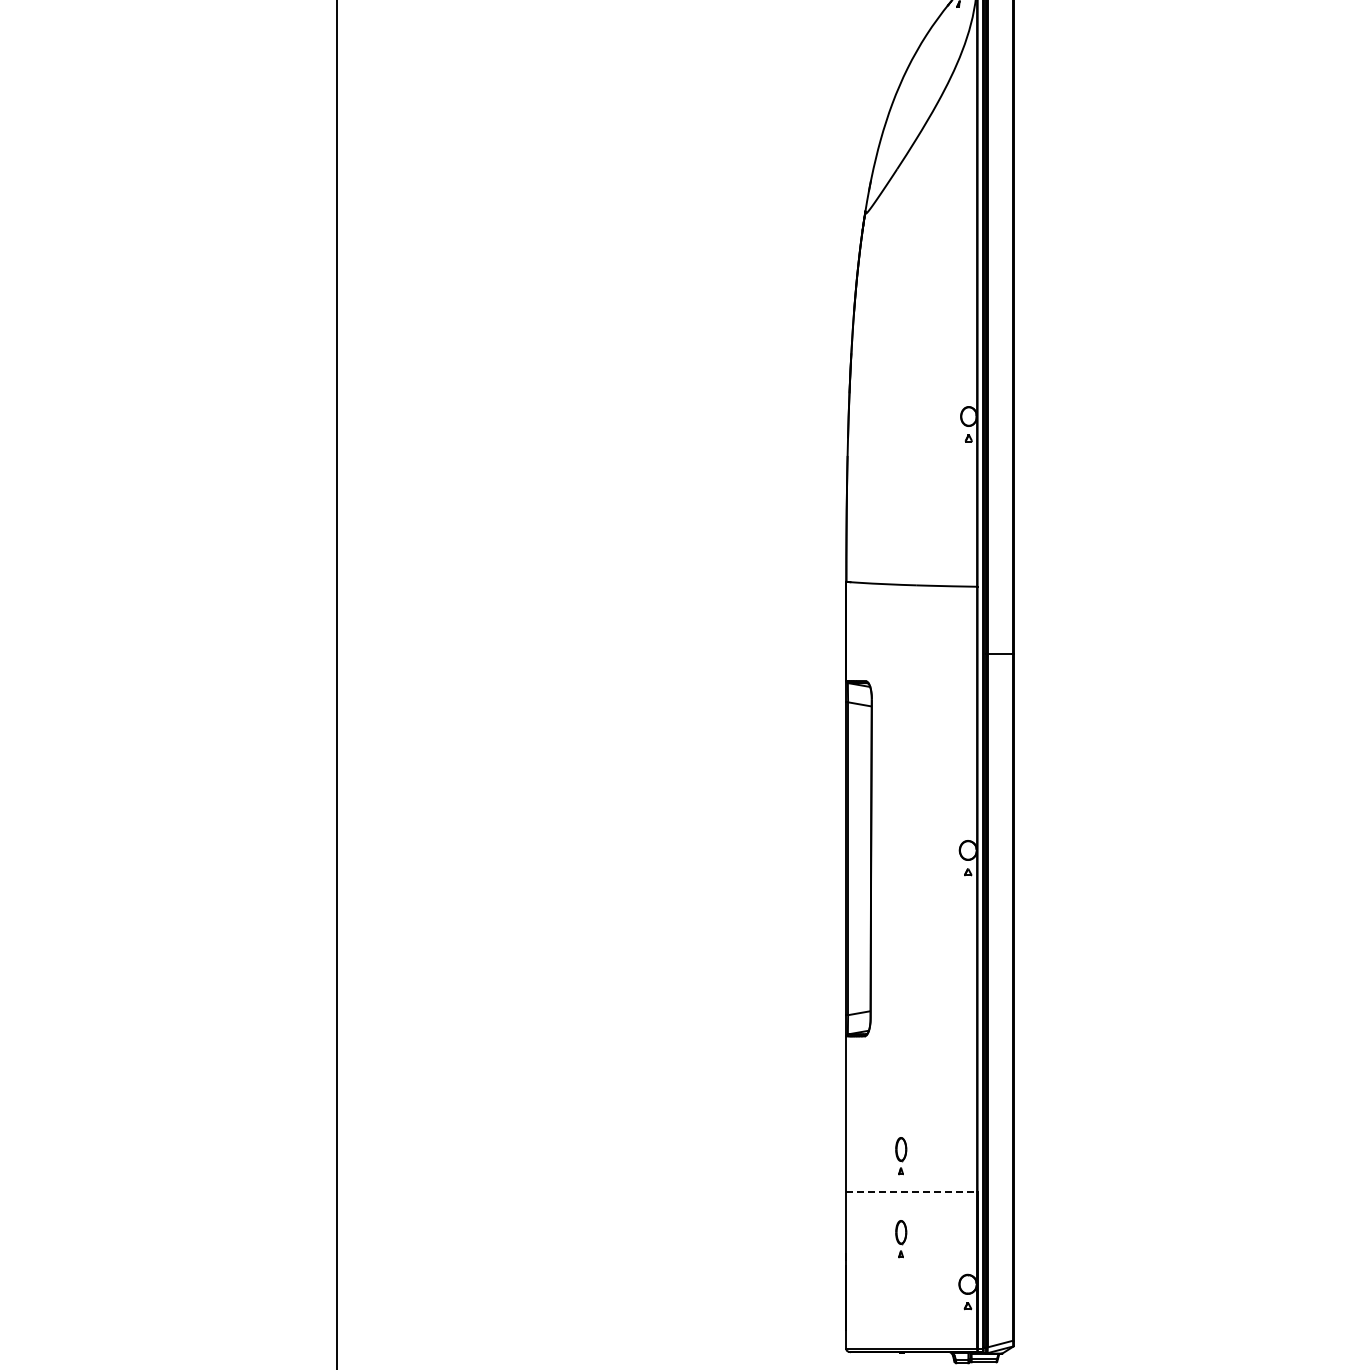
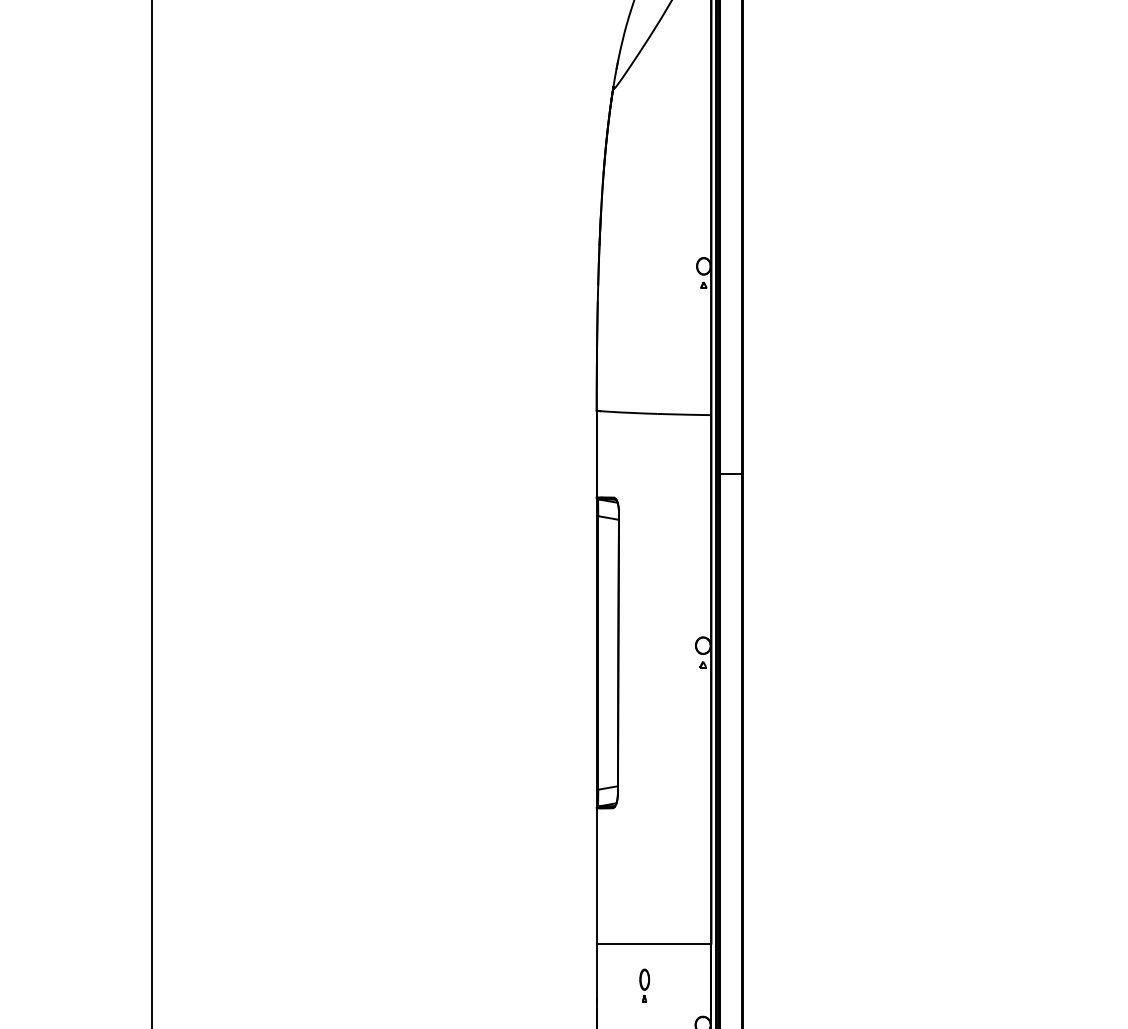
part: (901, 1156) -> (644, 913), removed
line: (911, 1192) -> (653, 944), dashed -> solid

